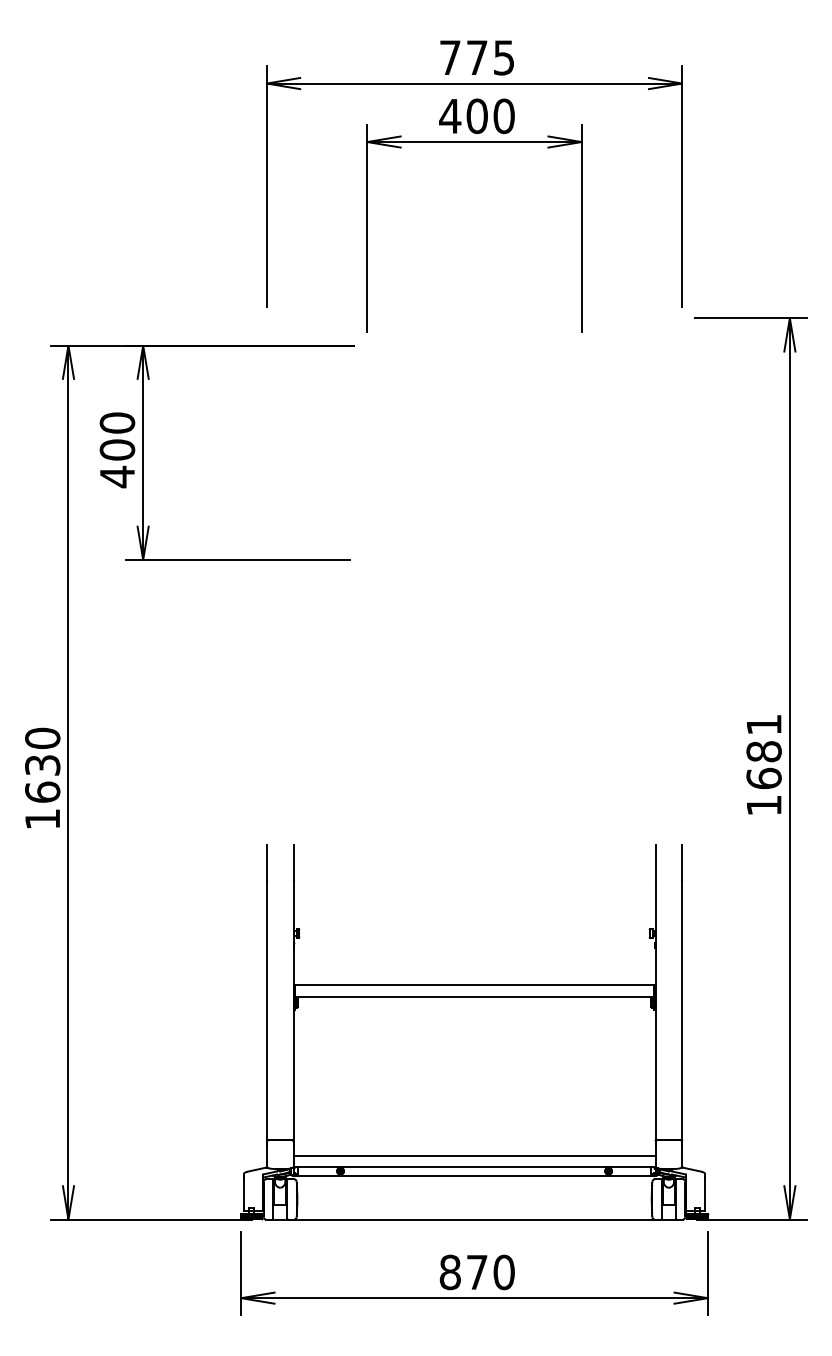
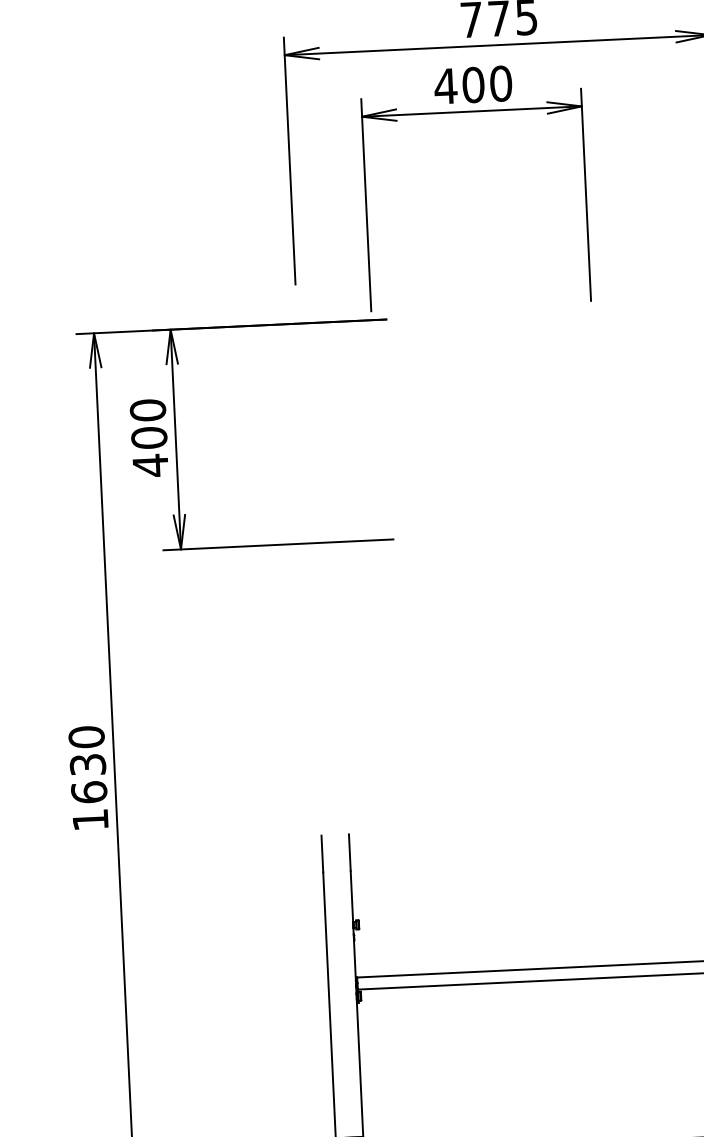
part: (474, 142) -> (471, 112), moved

